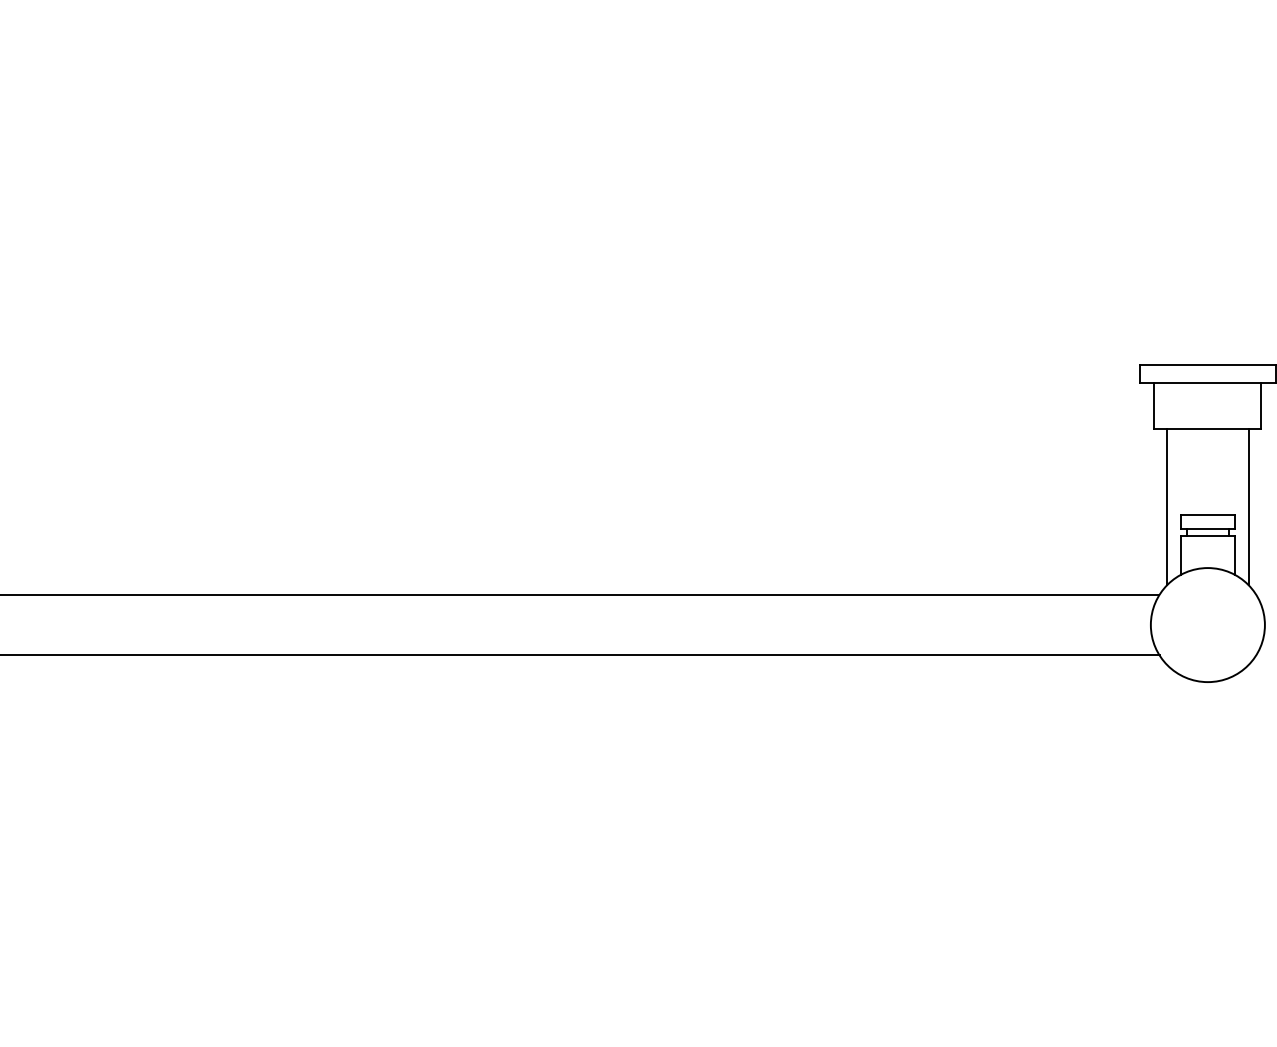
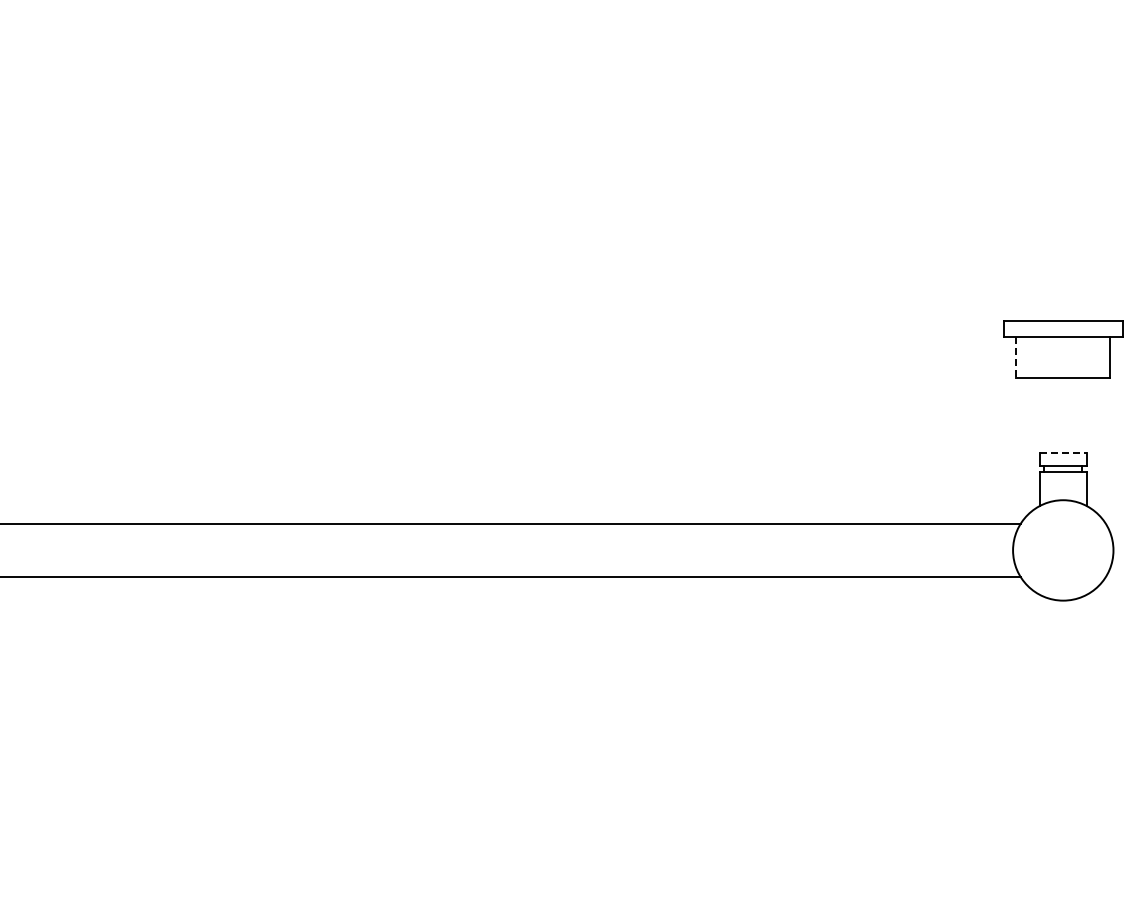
line: (1154, 405) -> (1016, 357), solid -> dashed
line: (1167, 507) -> (1027, 446), removed
line: (1249, 507) -> (1099, 446), removed
line: (1208, 514) -> (1063, 453), solid -> dashed

